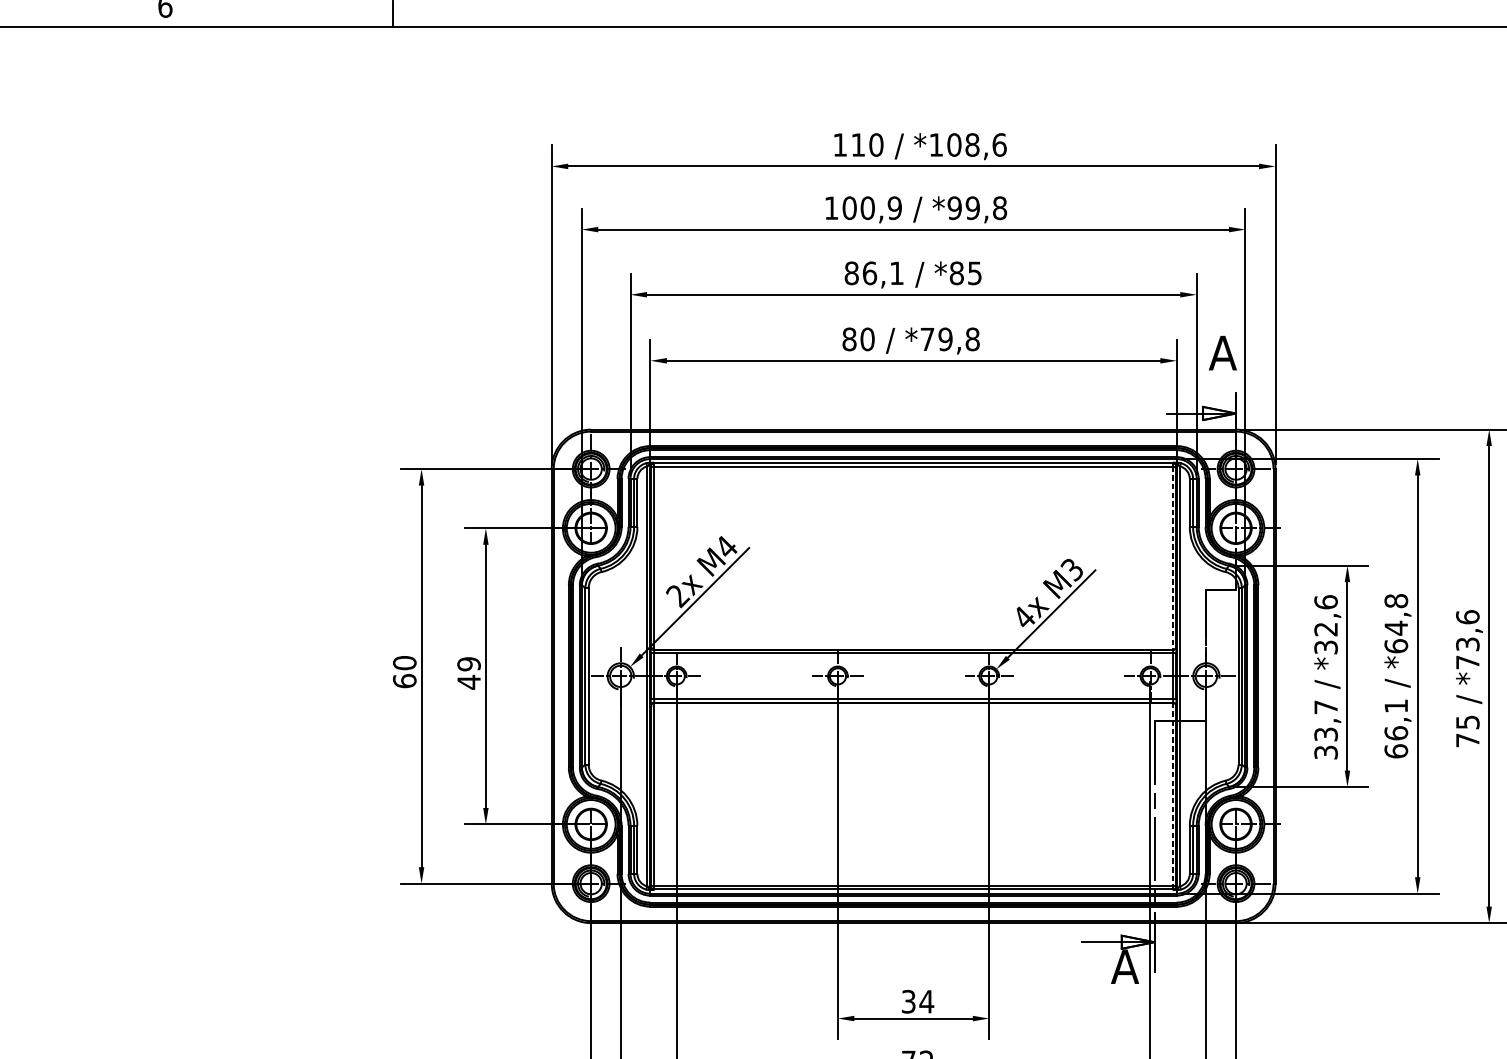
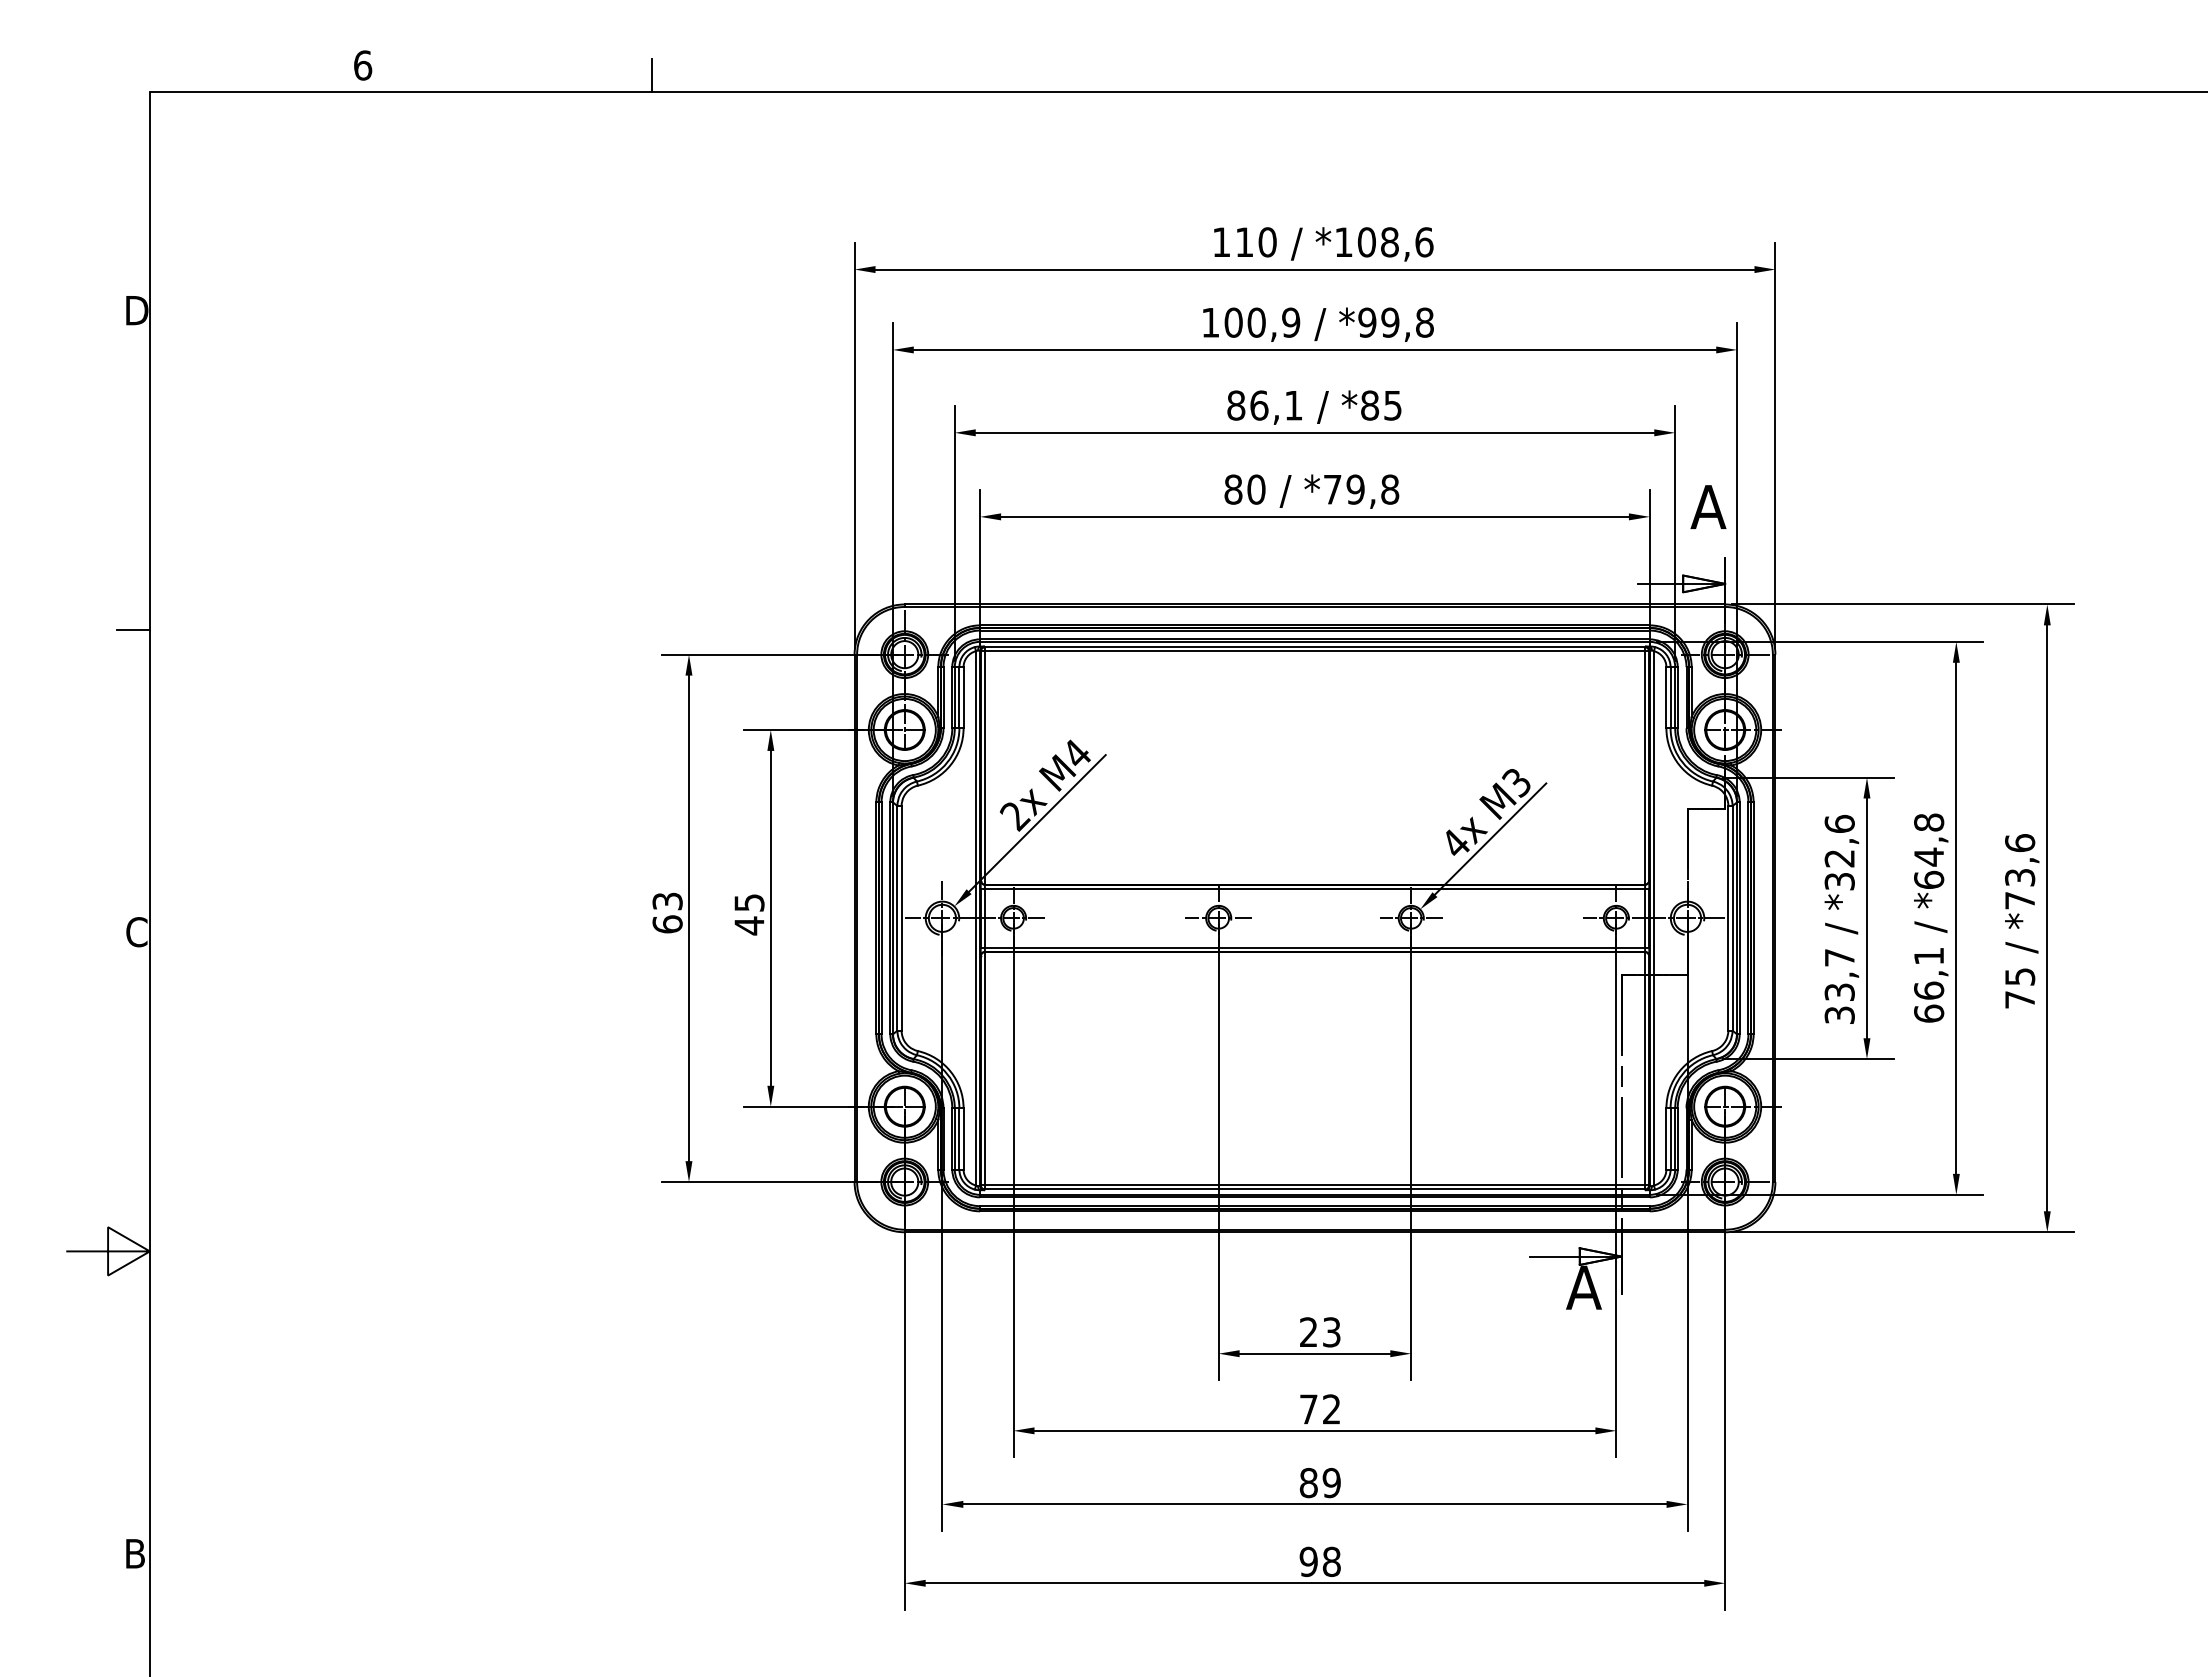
line: (1172, 558) -> (1644, 768), dashed -> solid
text: (404, 663) -> (667, 901), 60 -> 63
text: (469, 663) -> (749, 902), 49 -> 45
line: (1172, 794) -> (1644, 1068), dashed -> solid
text: (917, 1001) -> (1320, 1332), 34 -> 23

